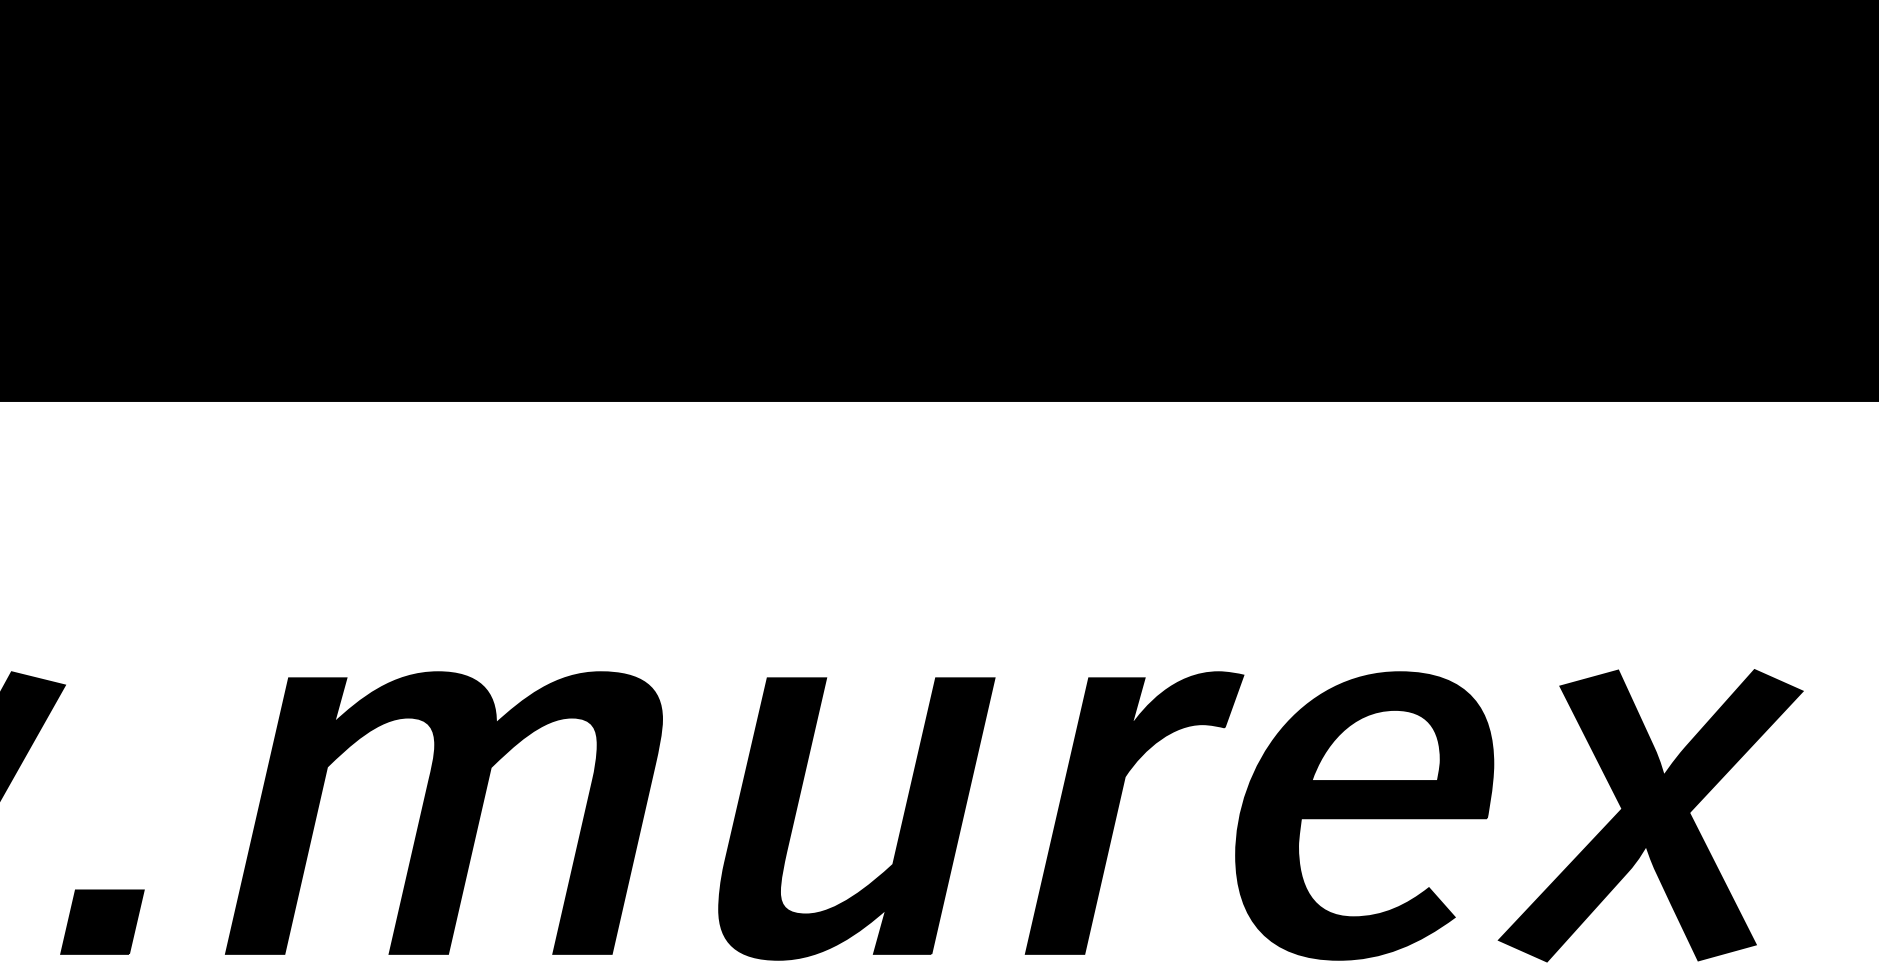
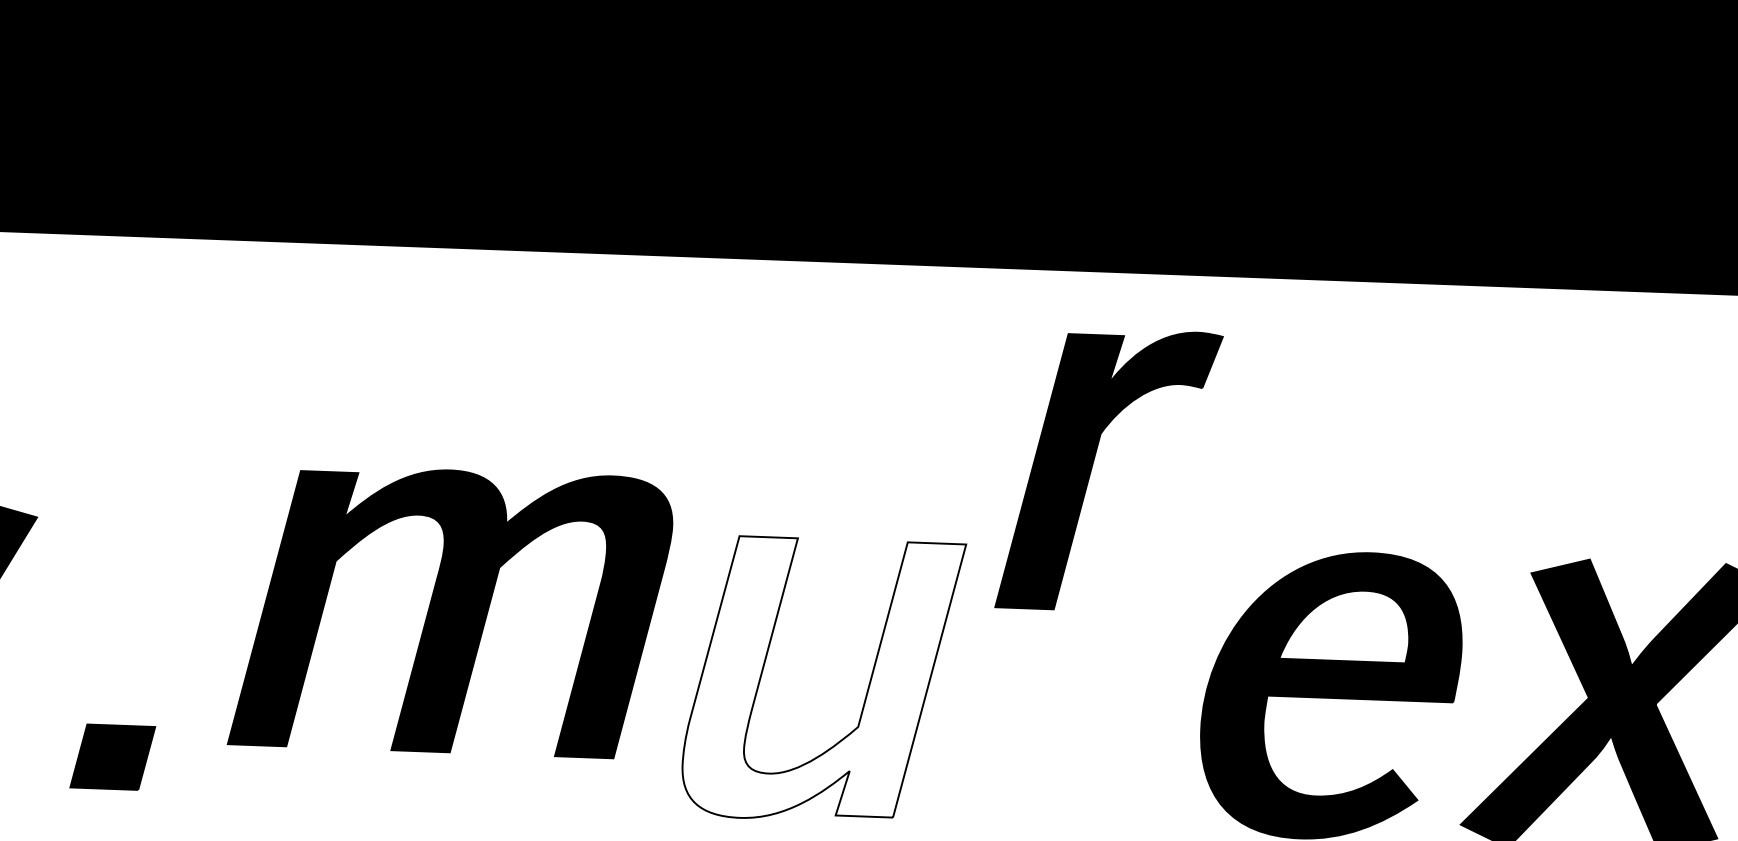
part: (1118, 809) -> (1093, 466), moved
part: (443, 812) -> (450, 610), moved
fill: (856, 818) -> (823, 679), removed
part: (102, 921) -> (112, 756), moved

